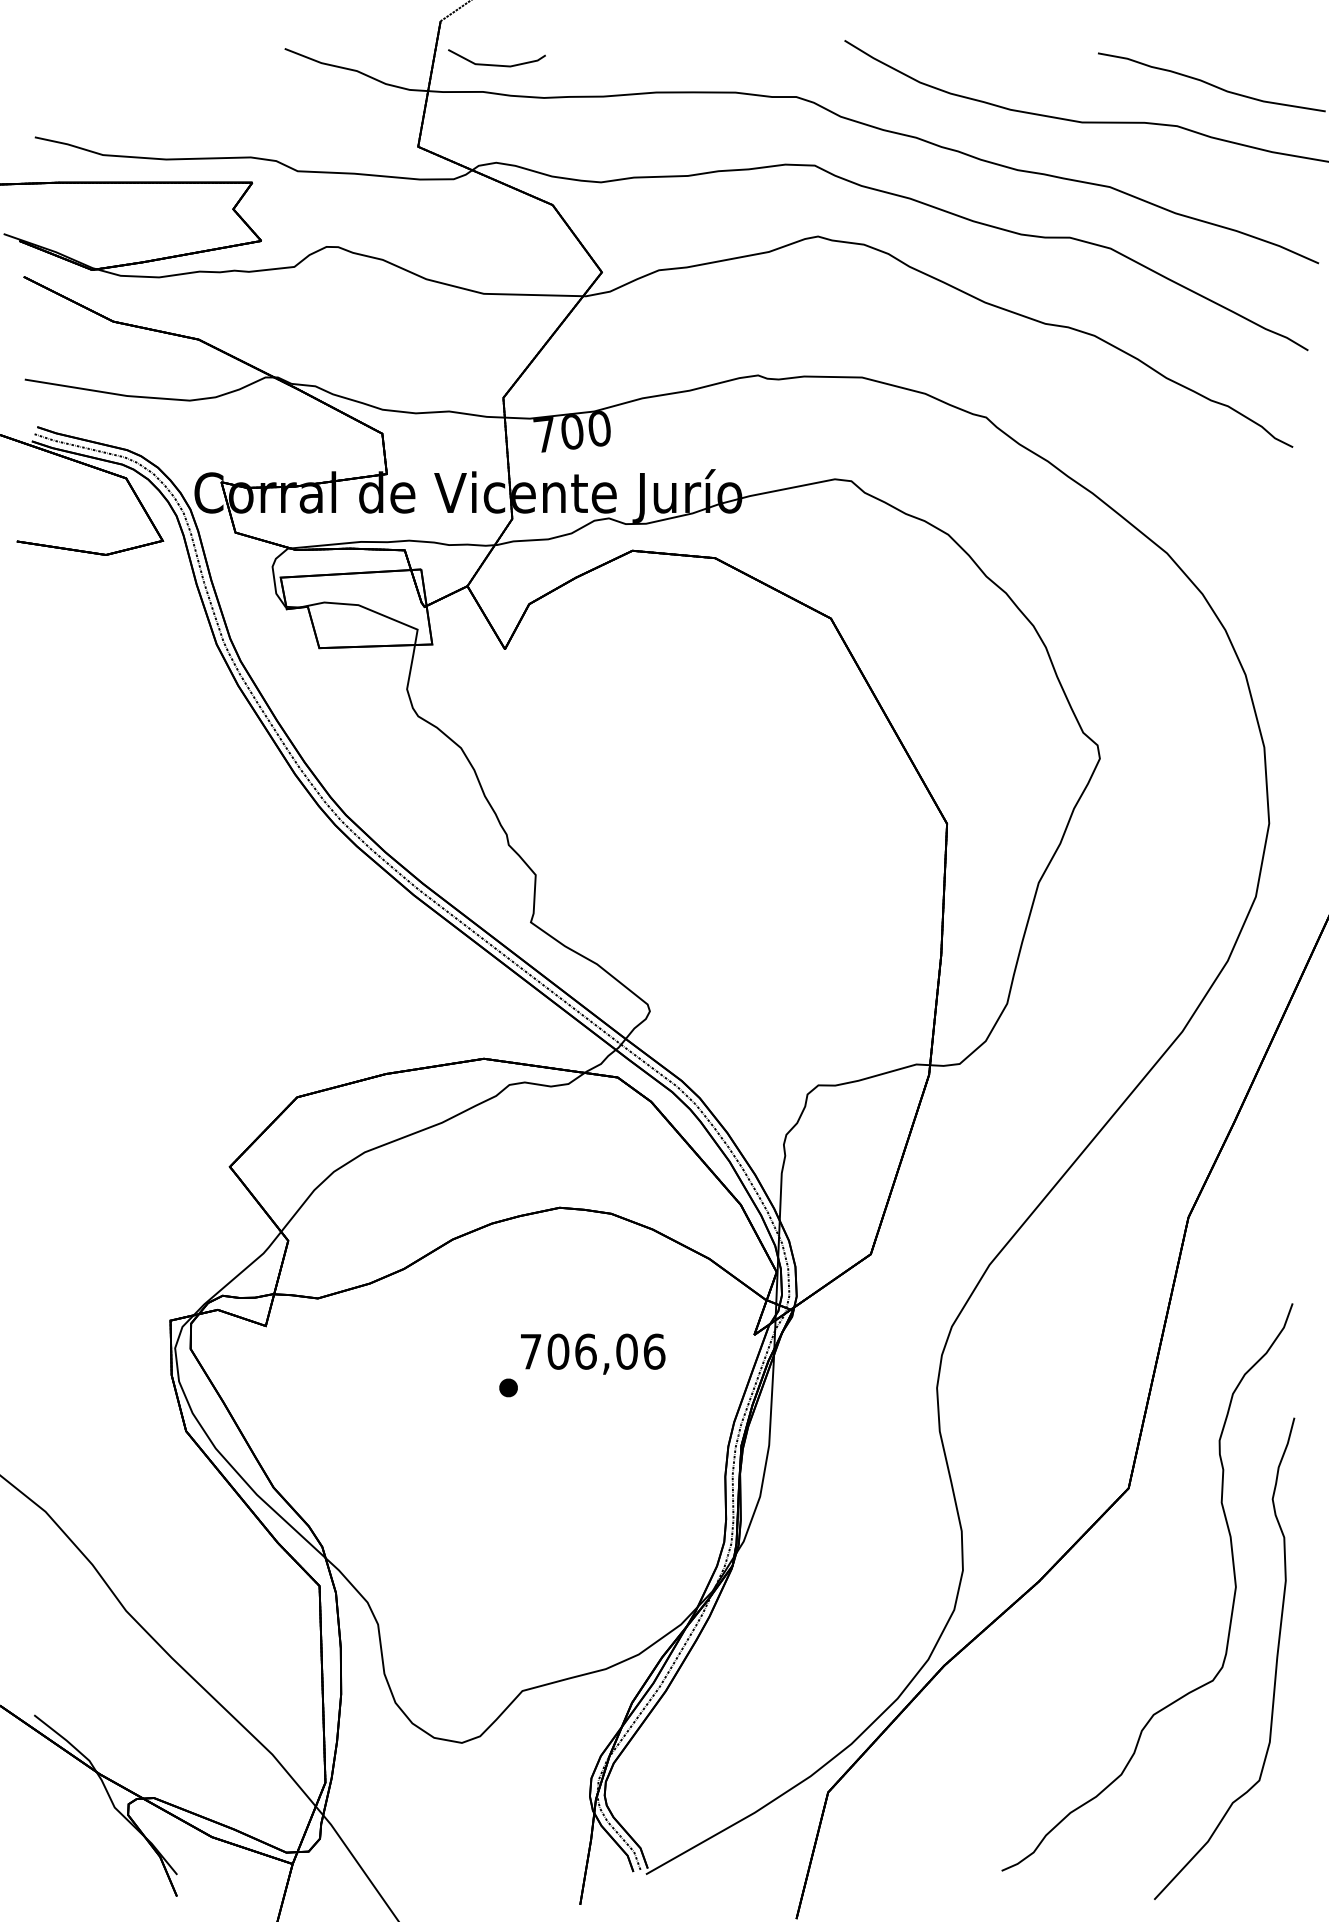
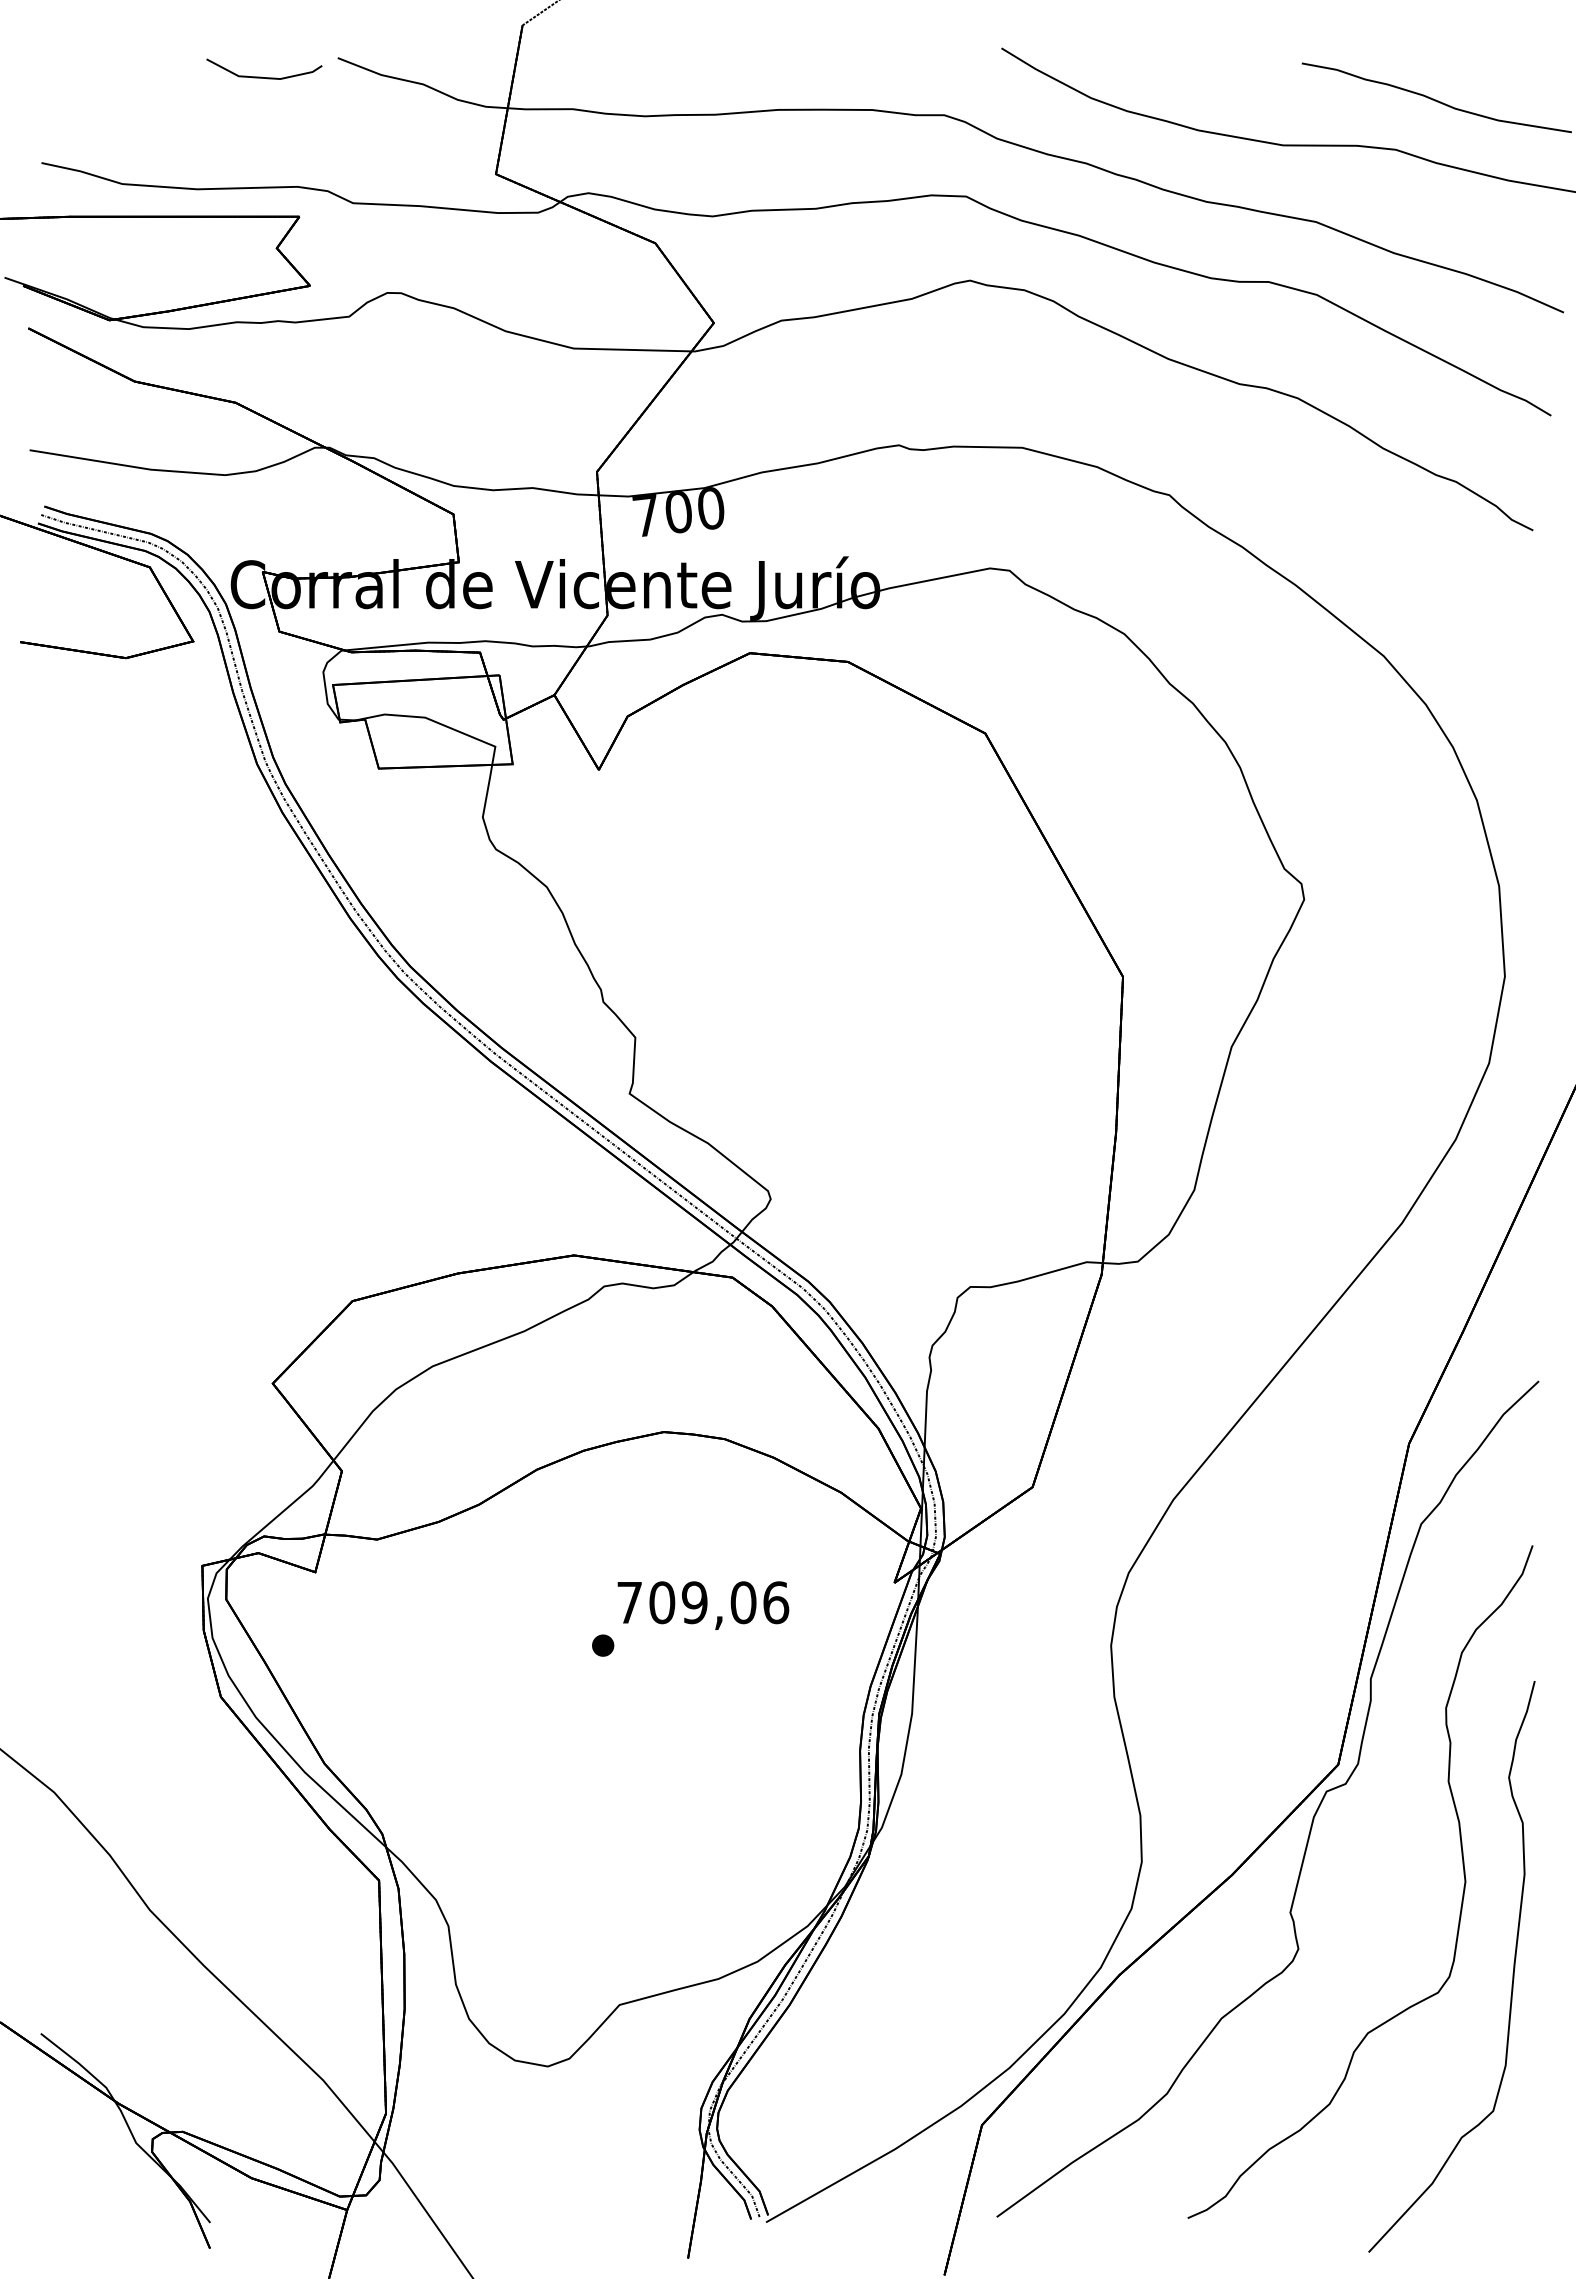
line: (494, 64) -> (261, 76), moved
text: (585, 1351) -> (694, 1602), 706,06 -> 709,06
curve: (1106, 1532) -> (1312, 1817), added

